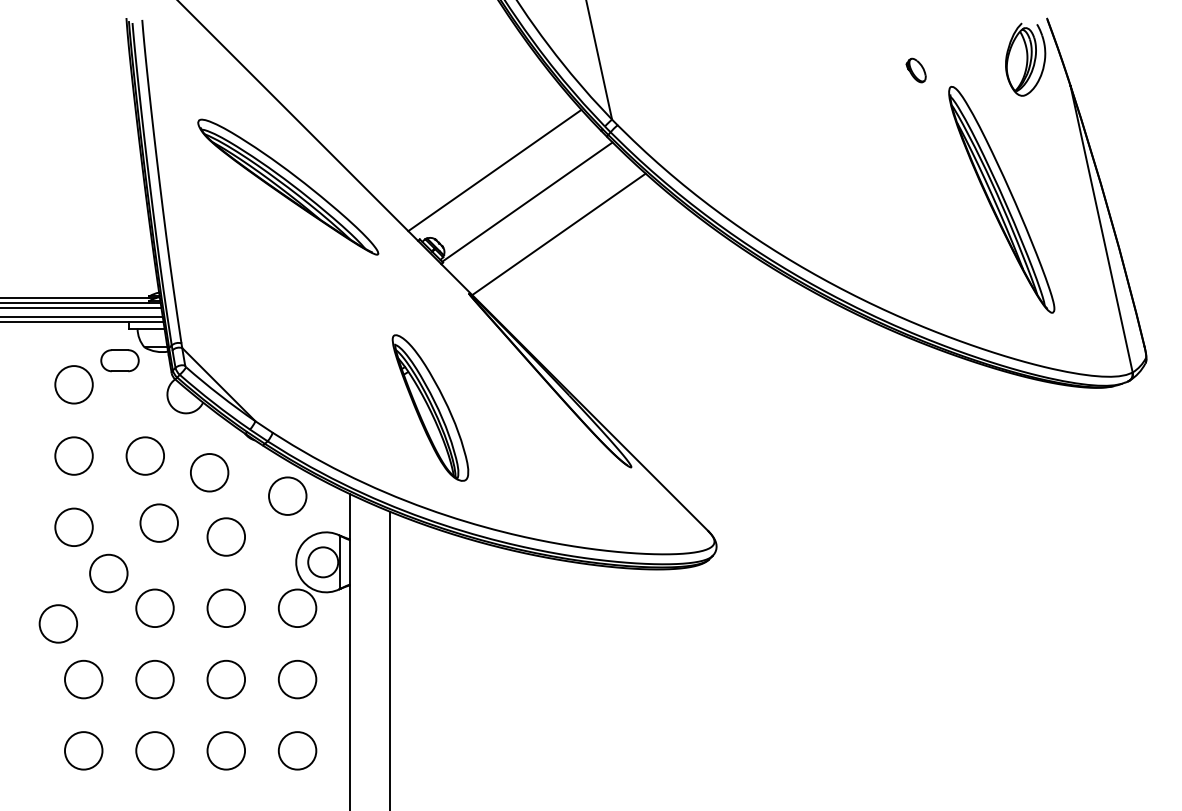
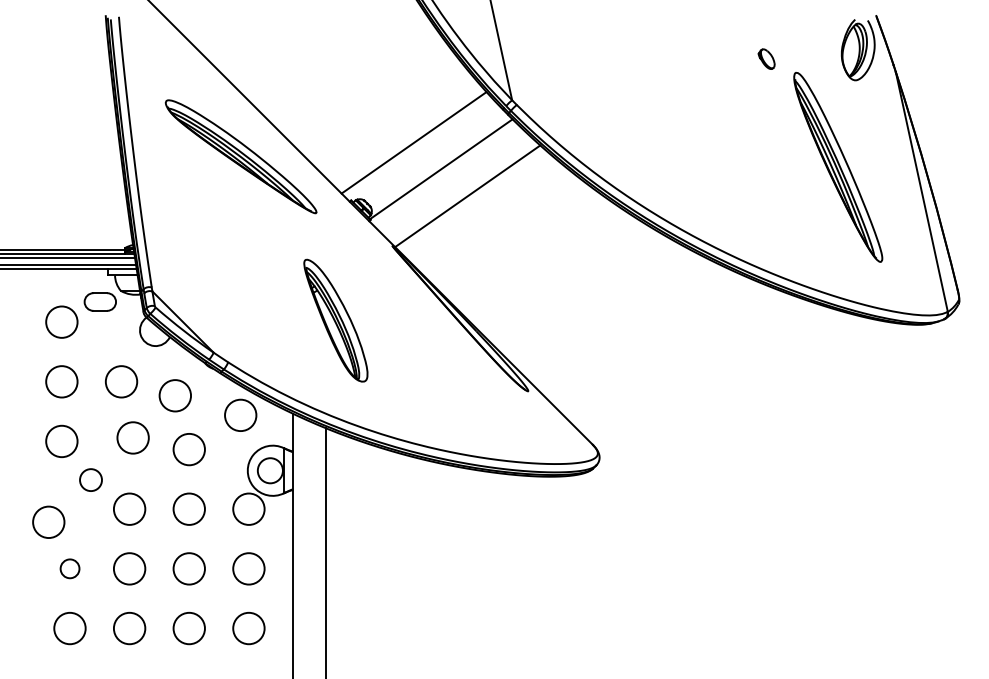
part: (430, 407) -> (335, 320), moved
circle: (108, 573) -> (90, 480), size x0.7
circle: (83, 679) -> (69, 568), size x0.6

